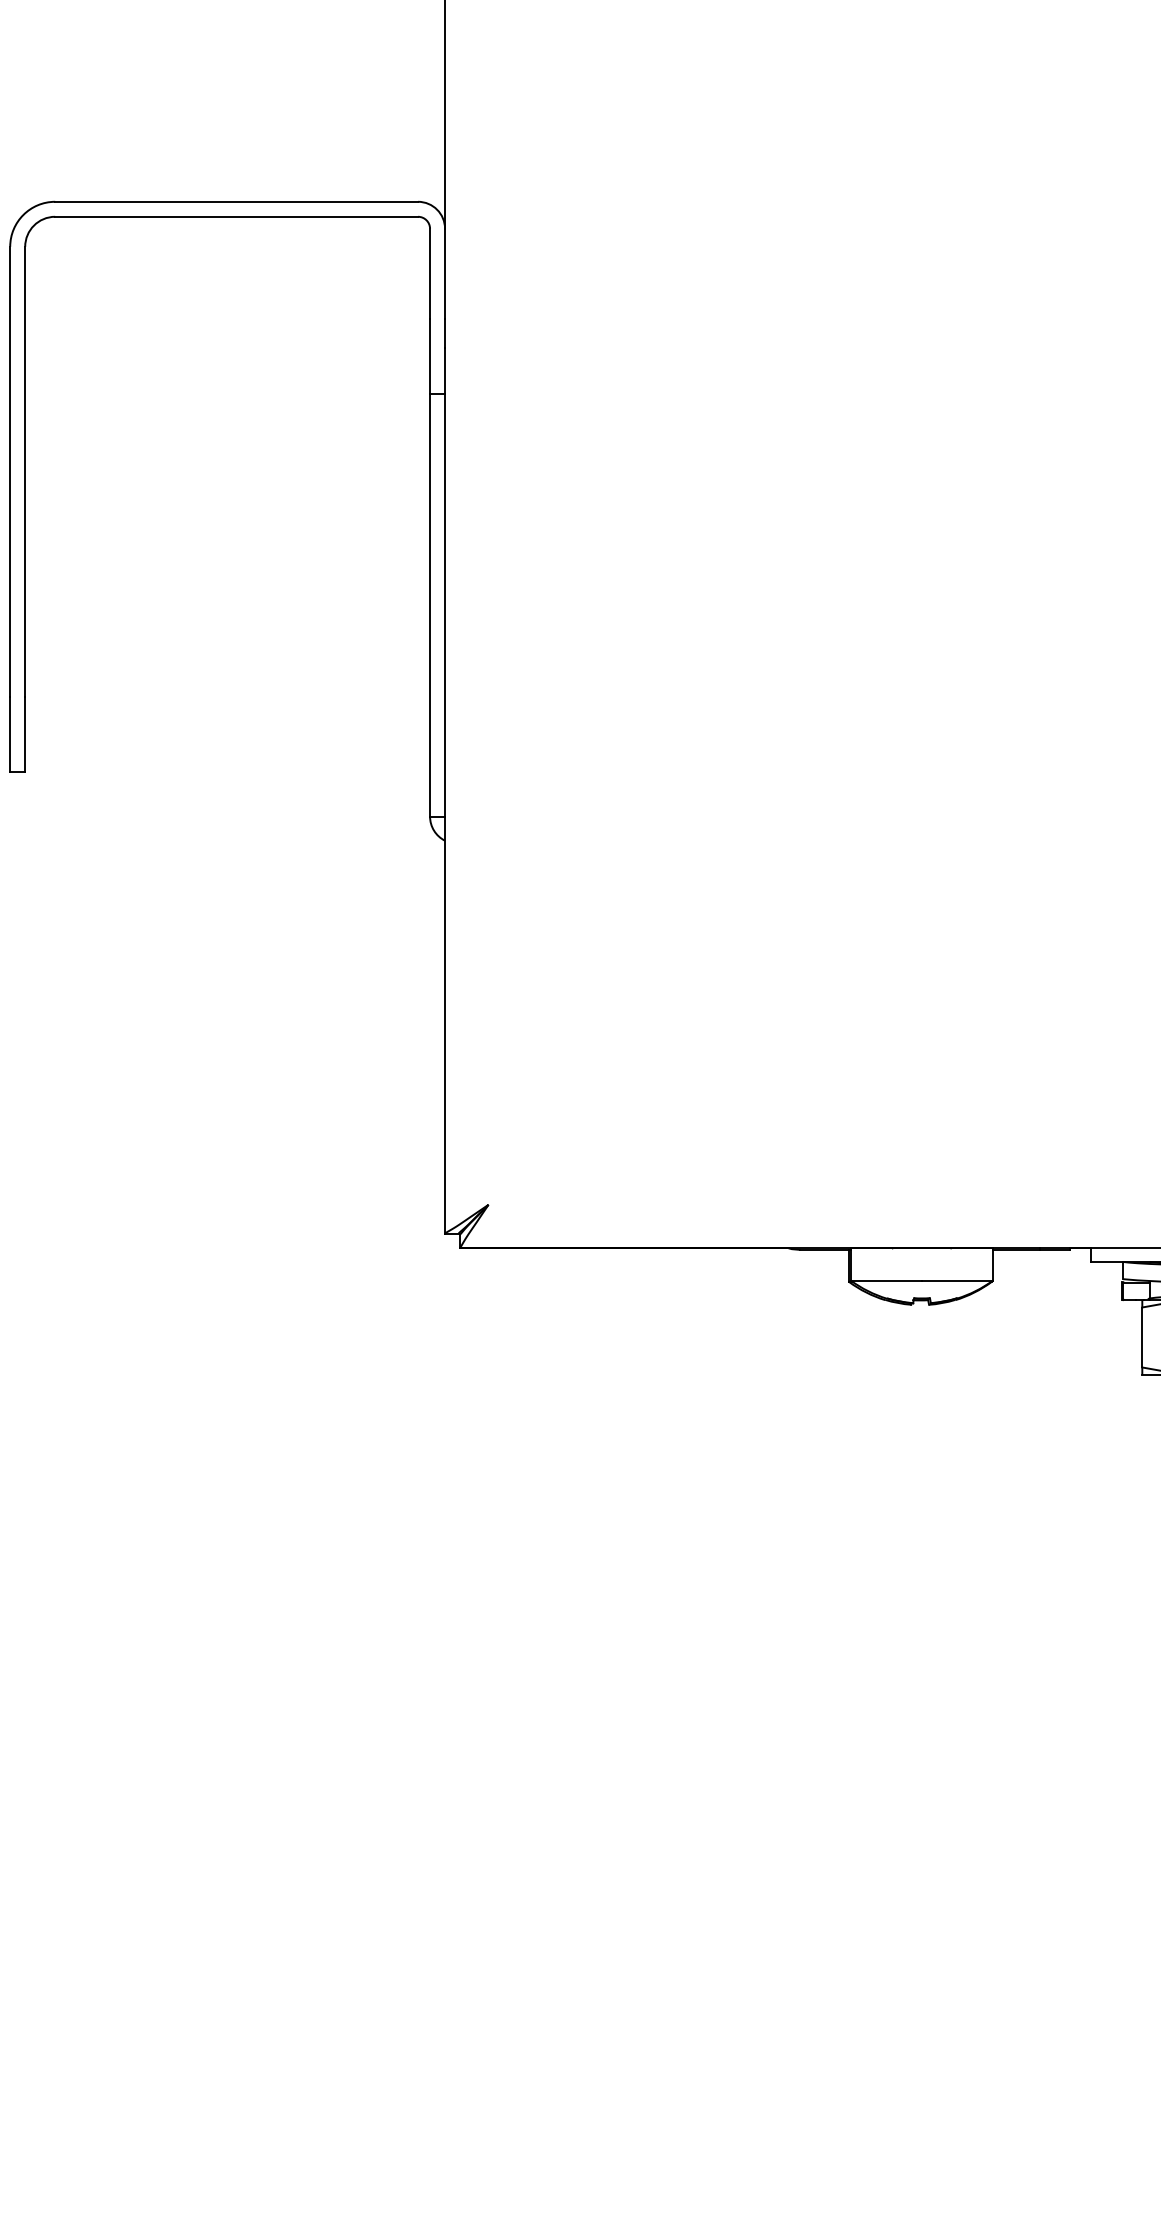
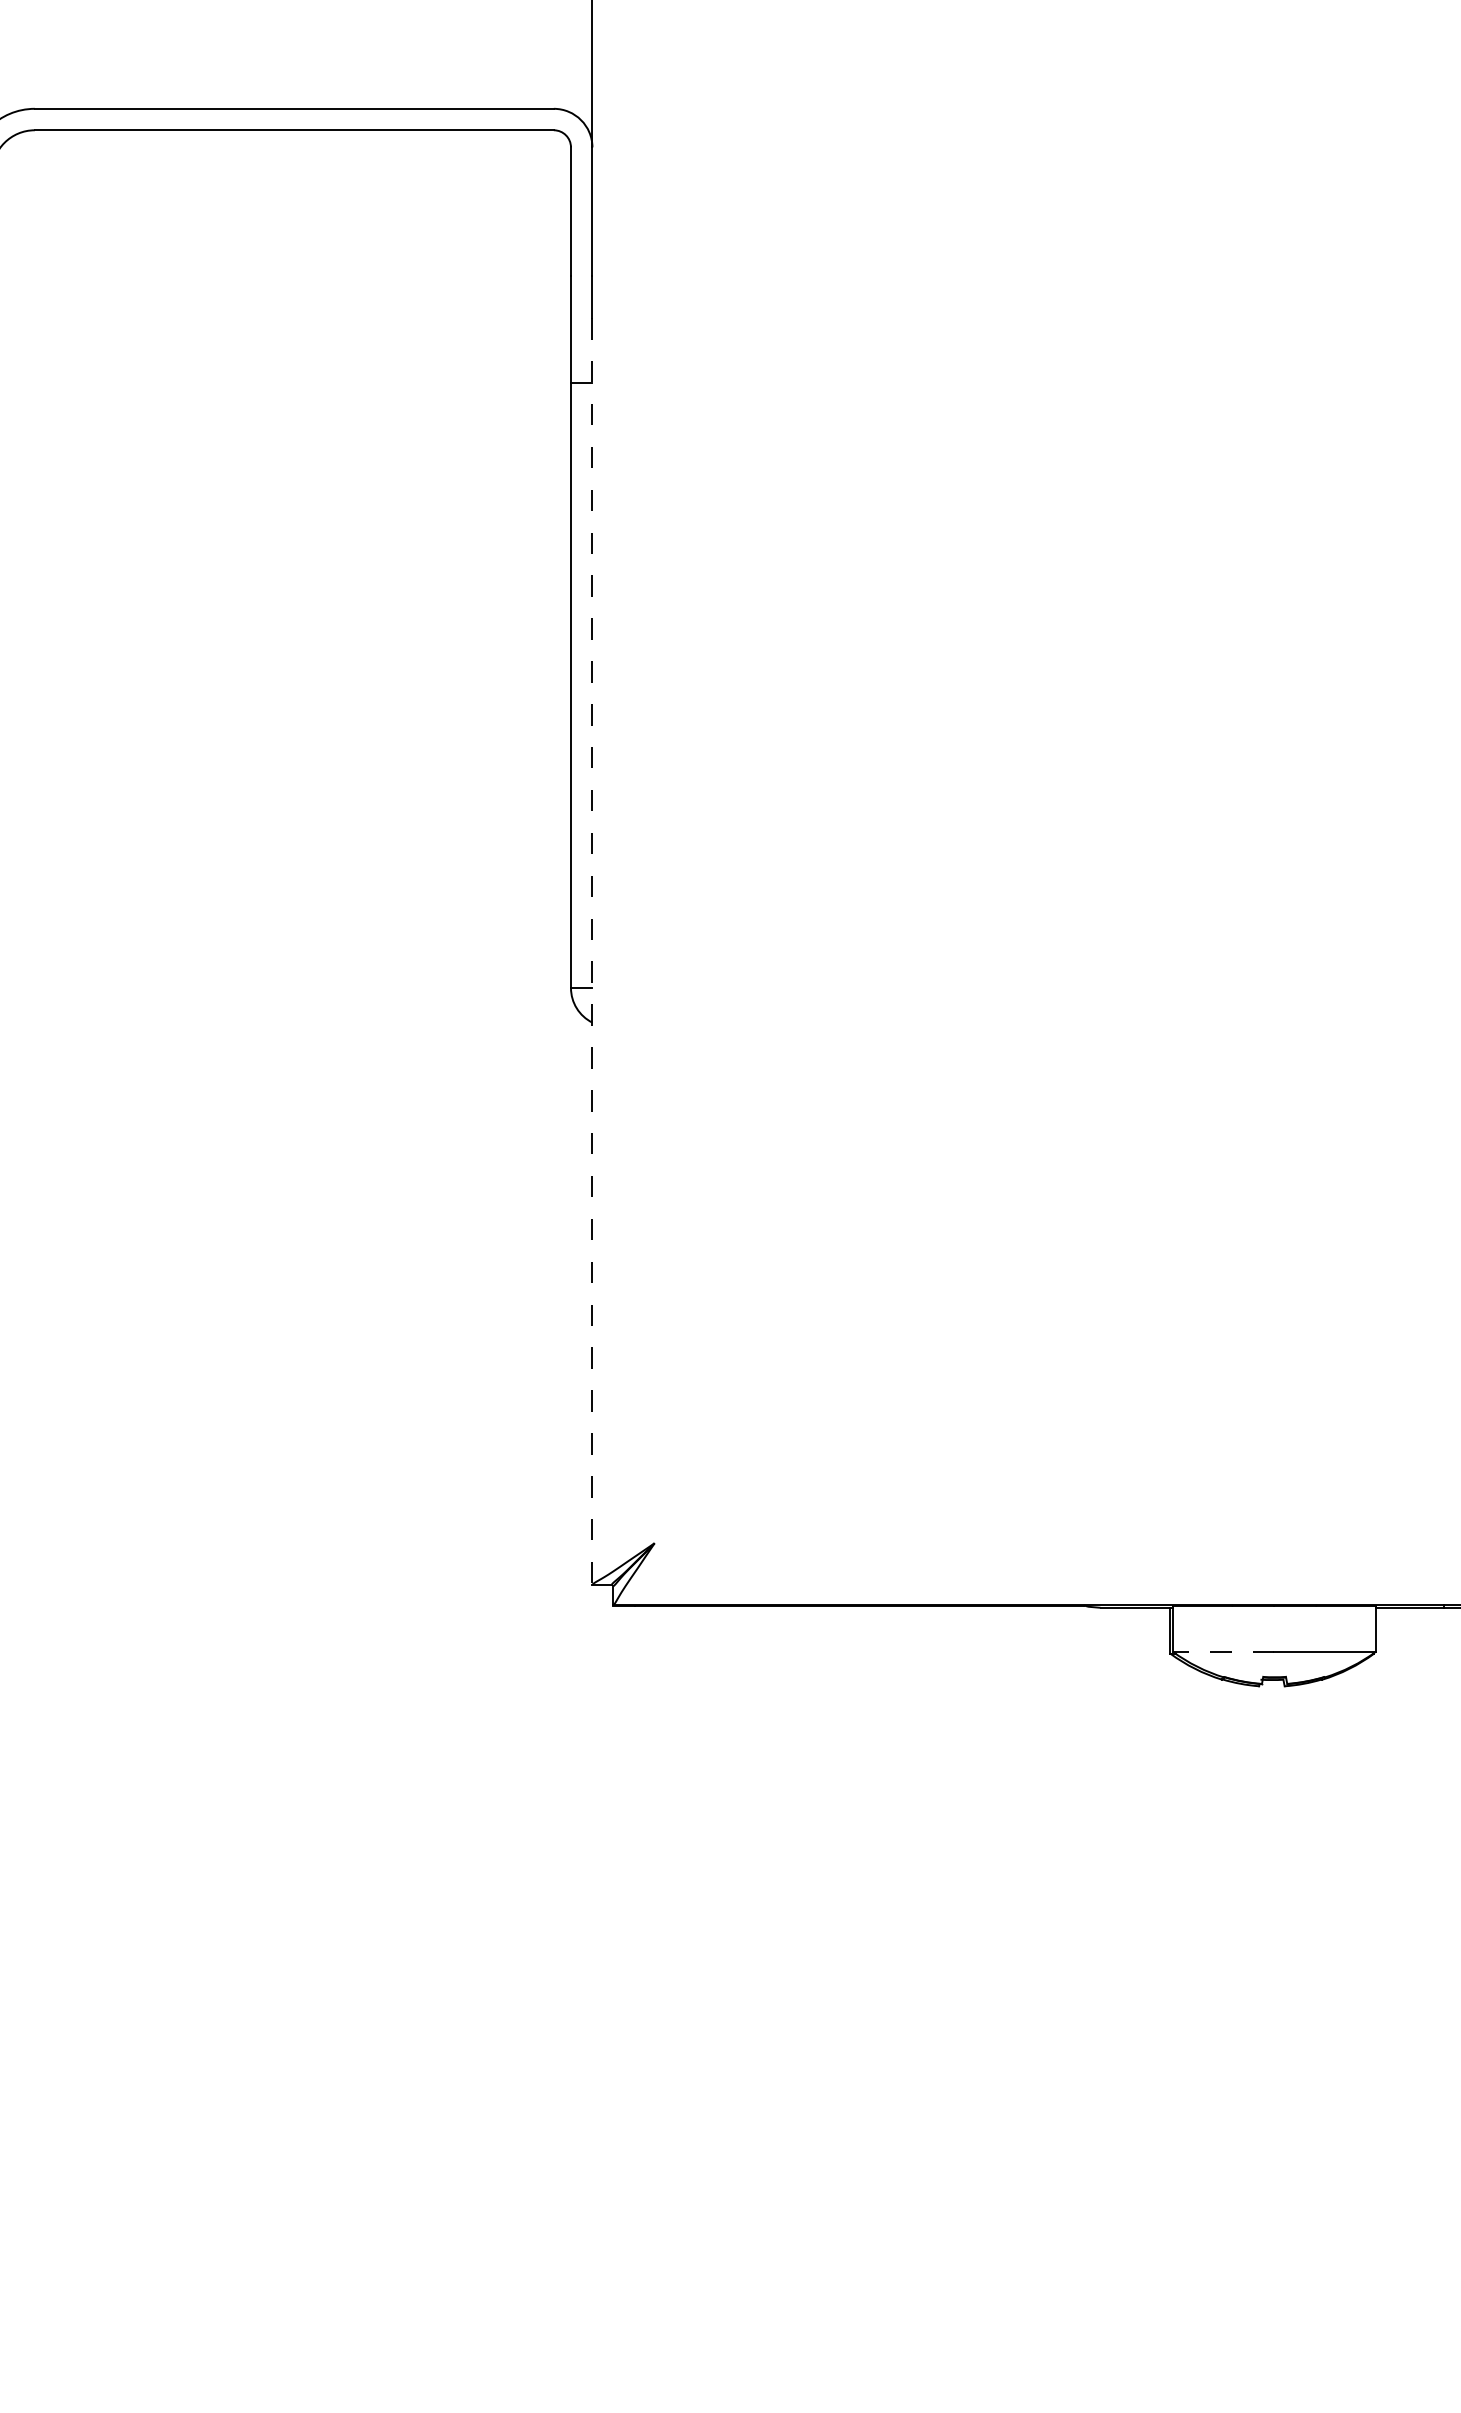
line: (445, 790) -> (593, 950), solid -> dashed
line: (886, 1280) -> (1223, 1651), solid -> dashed

